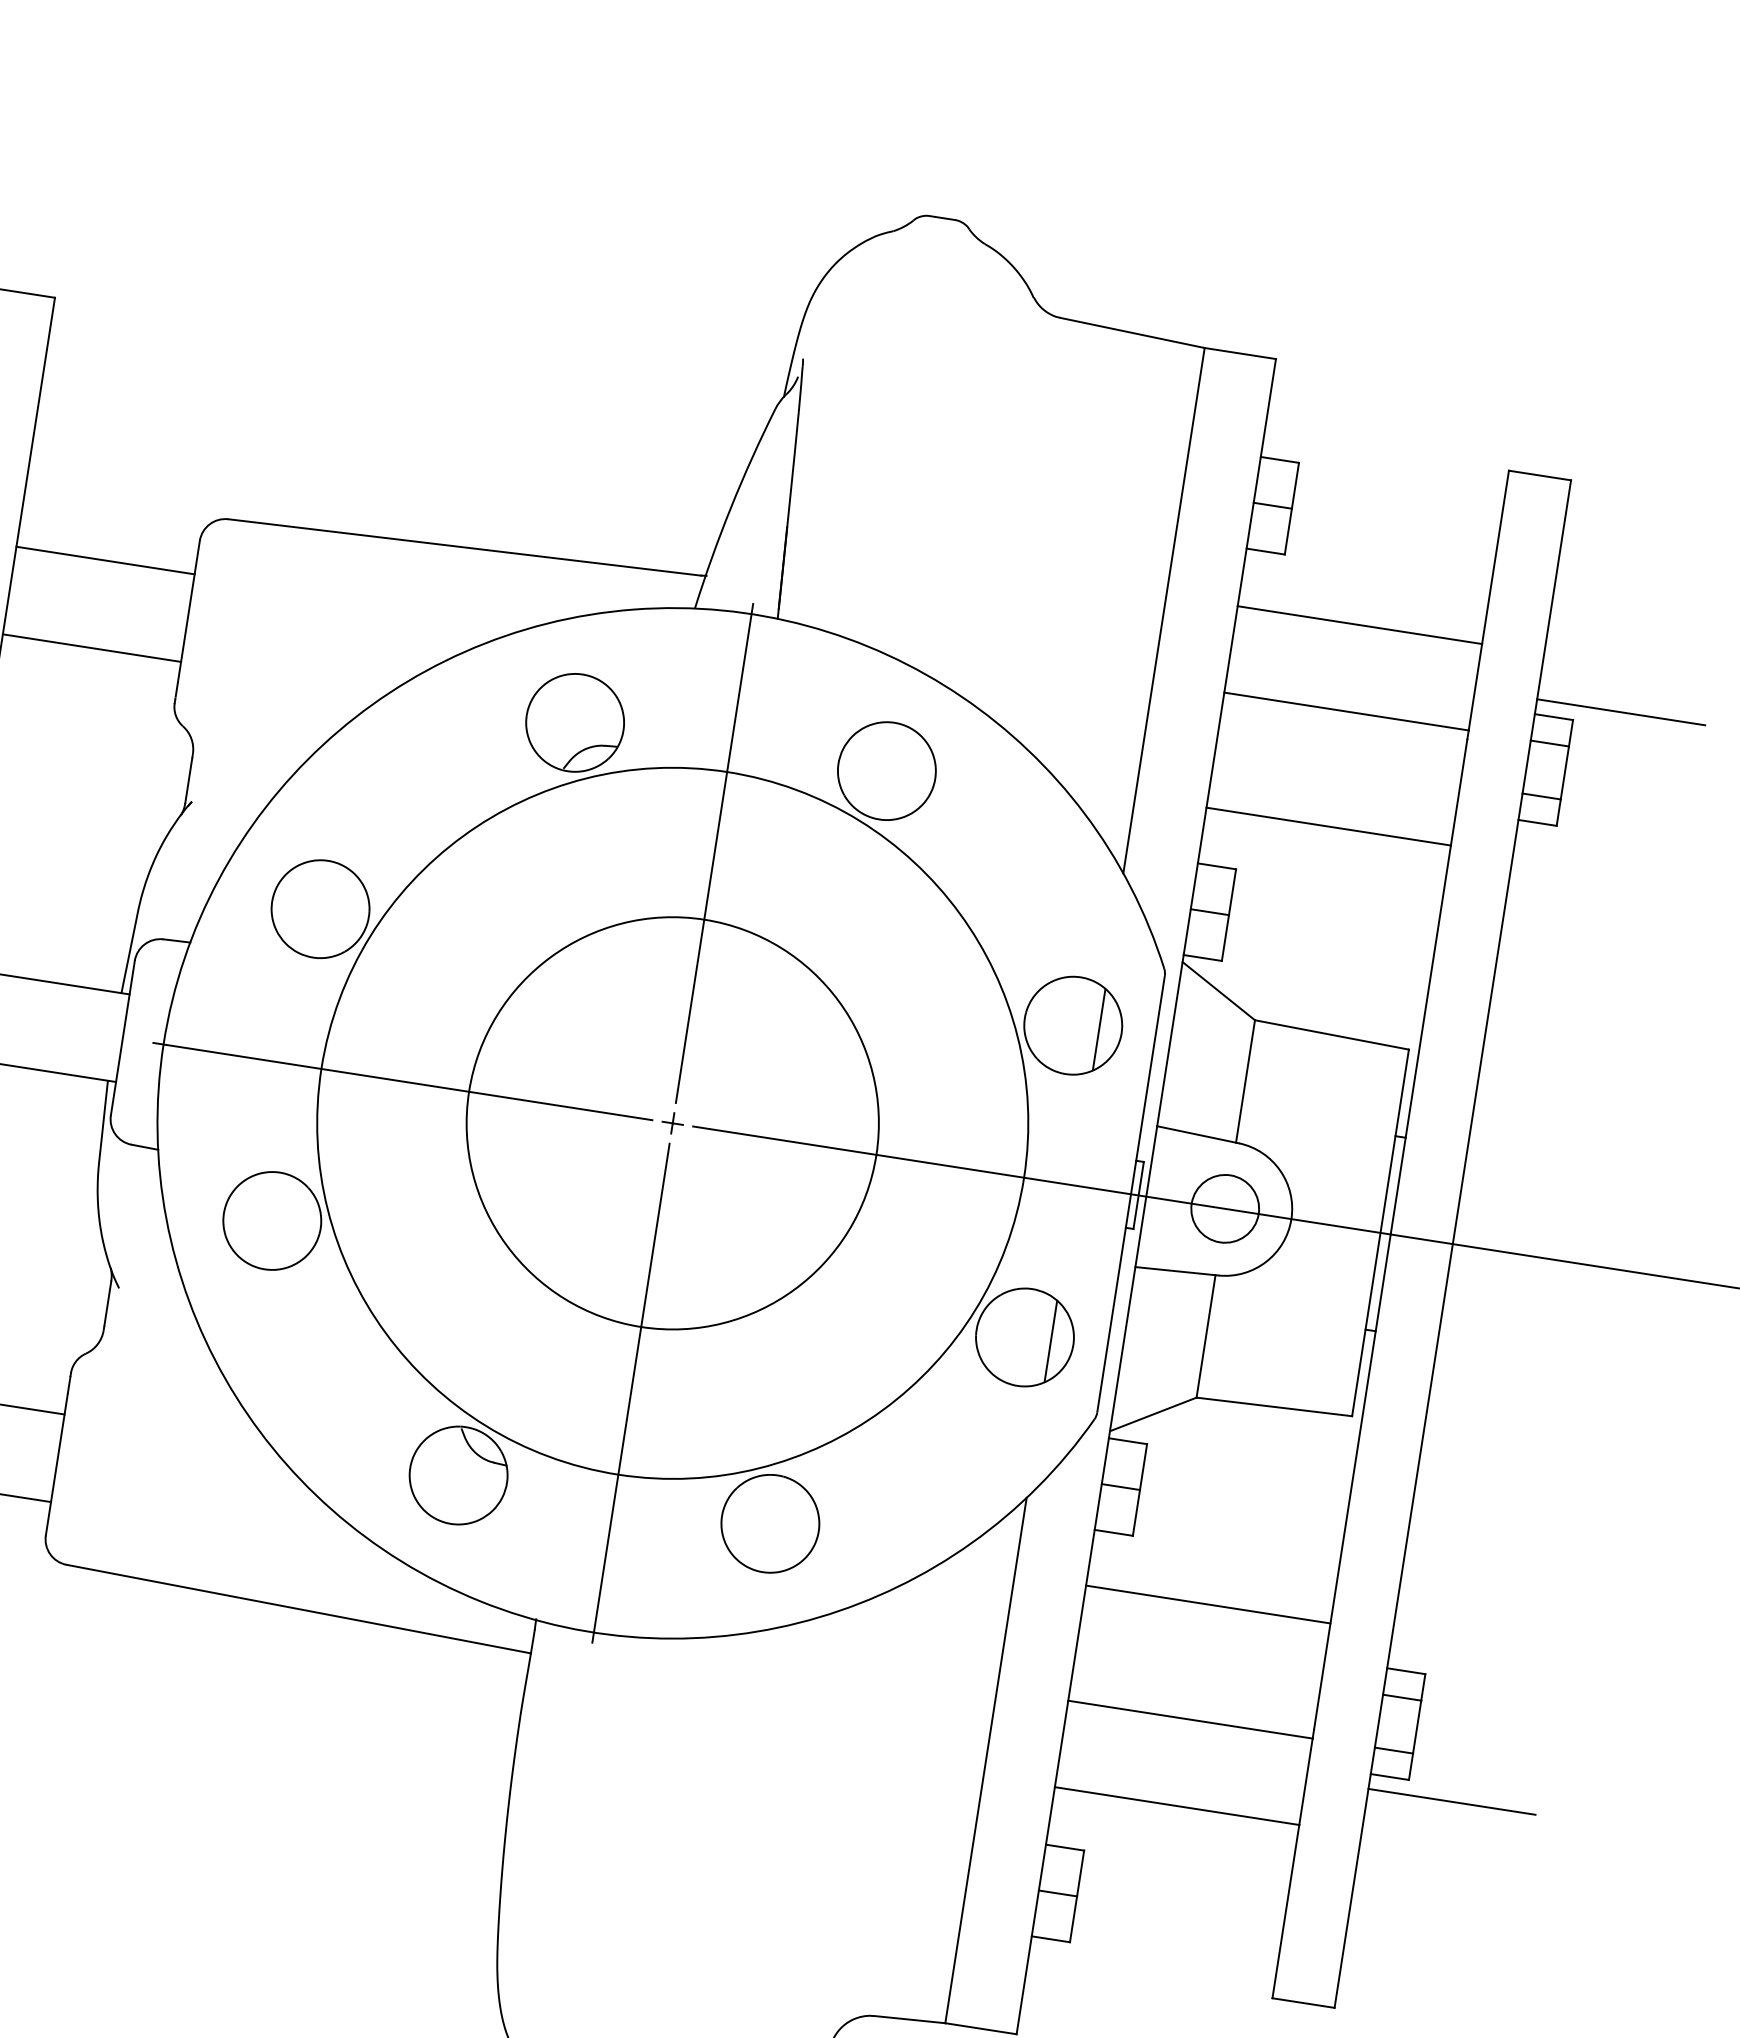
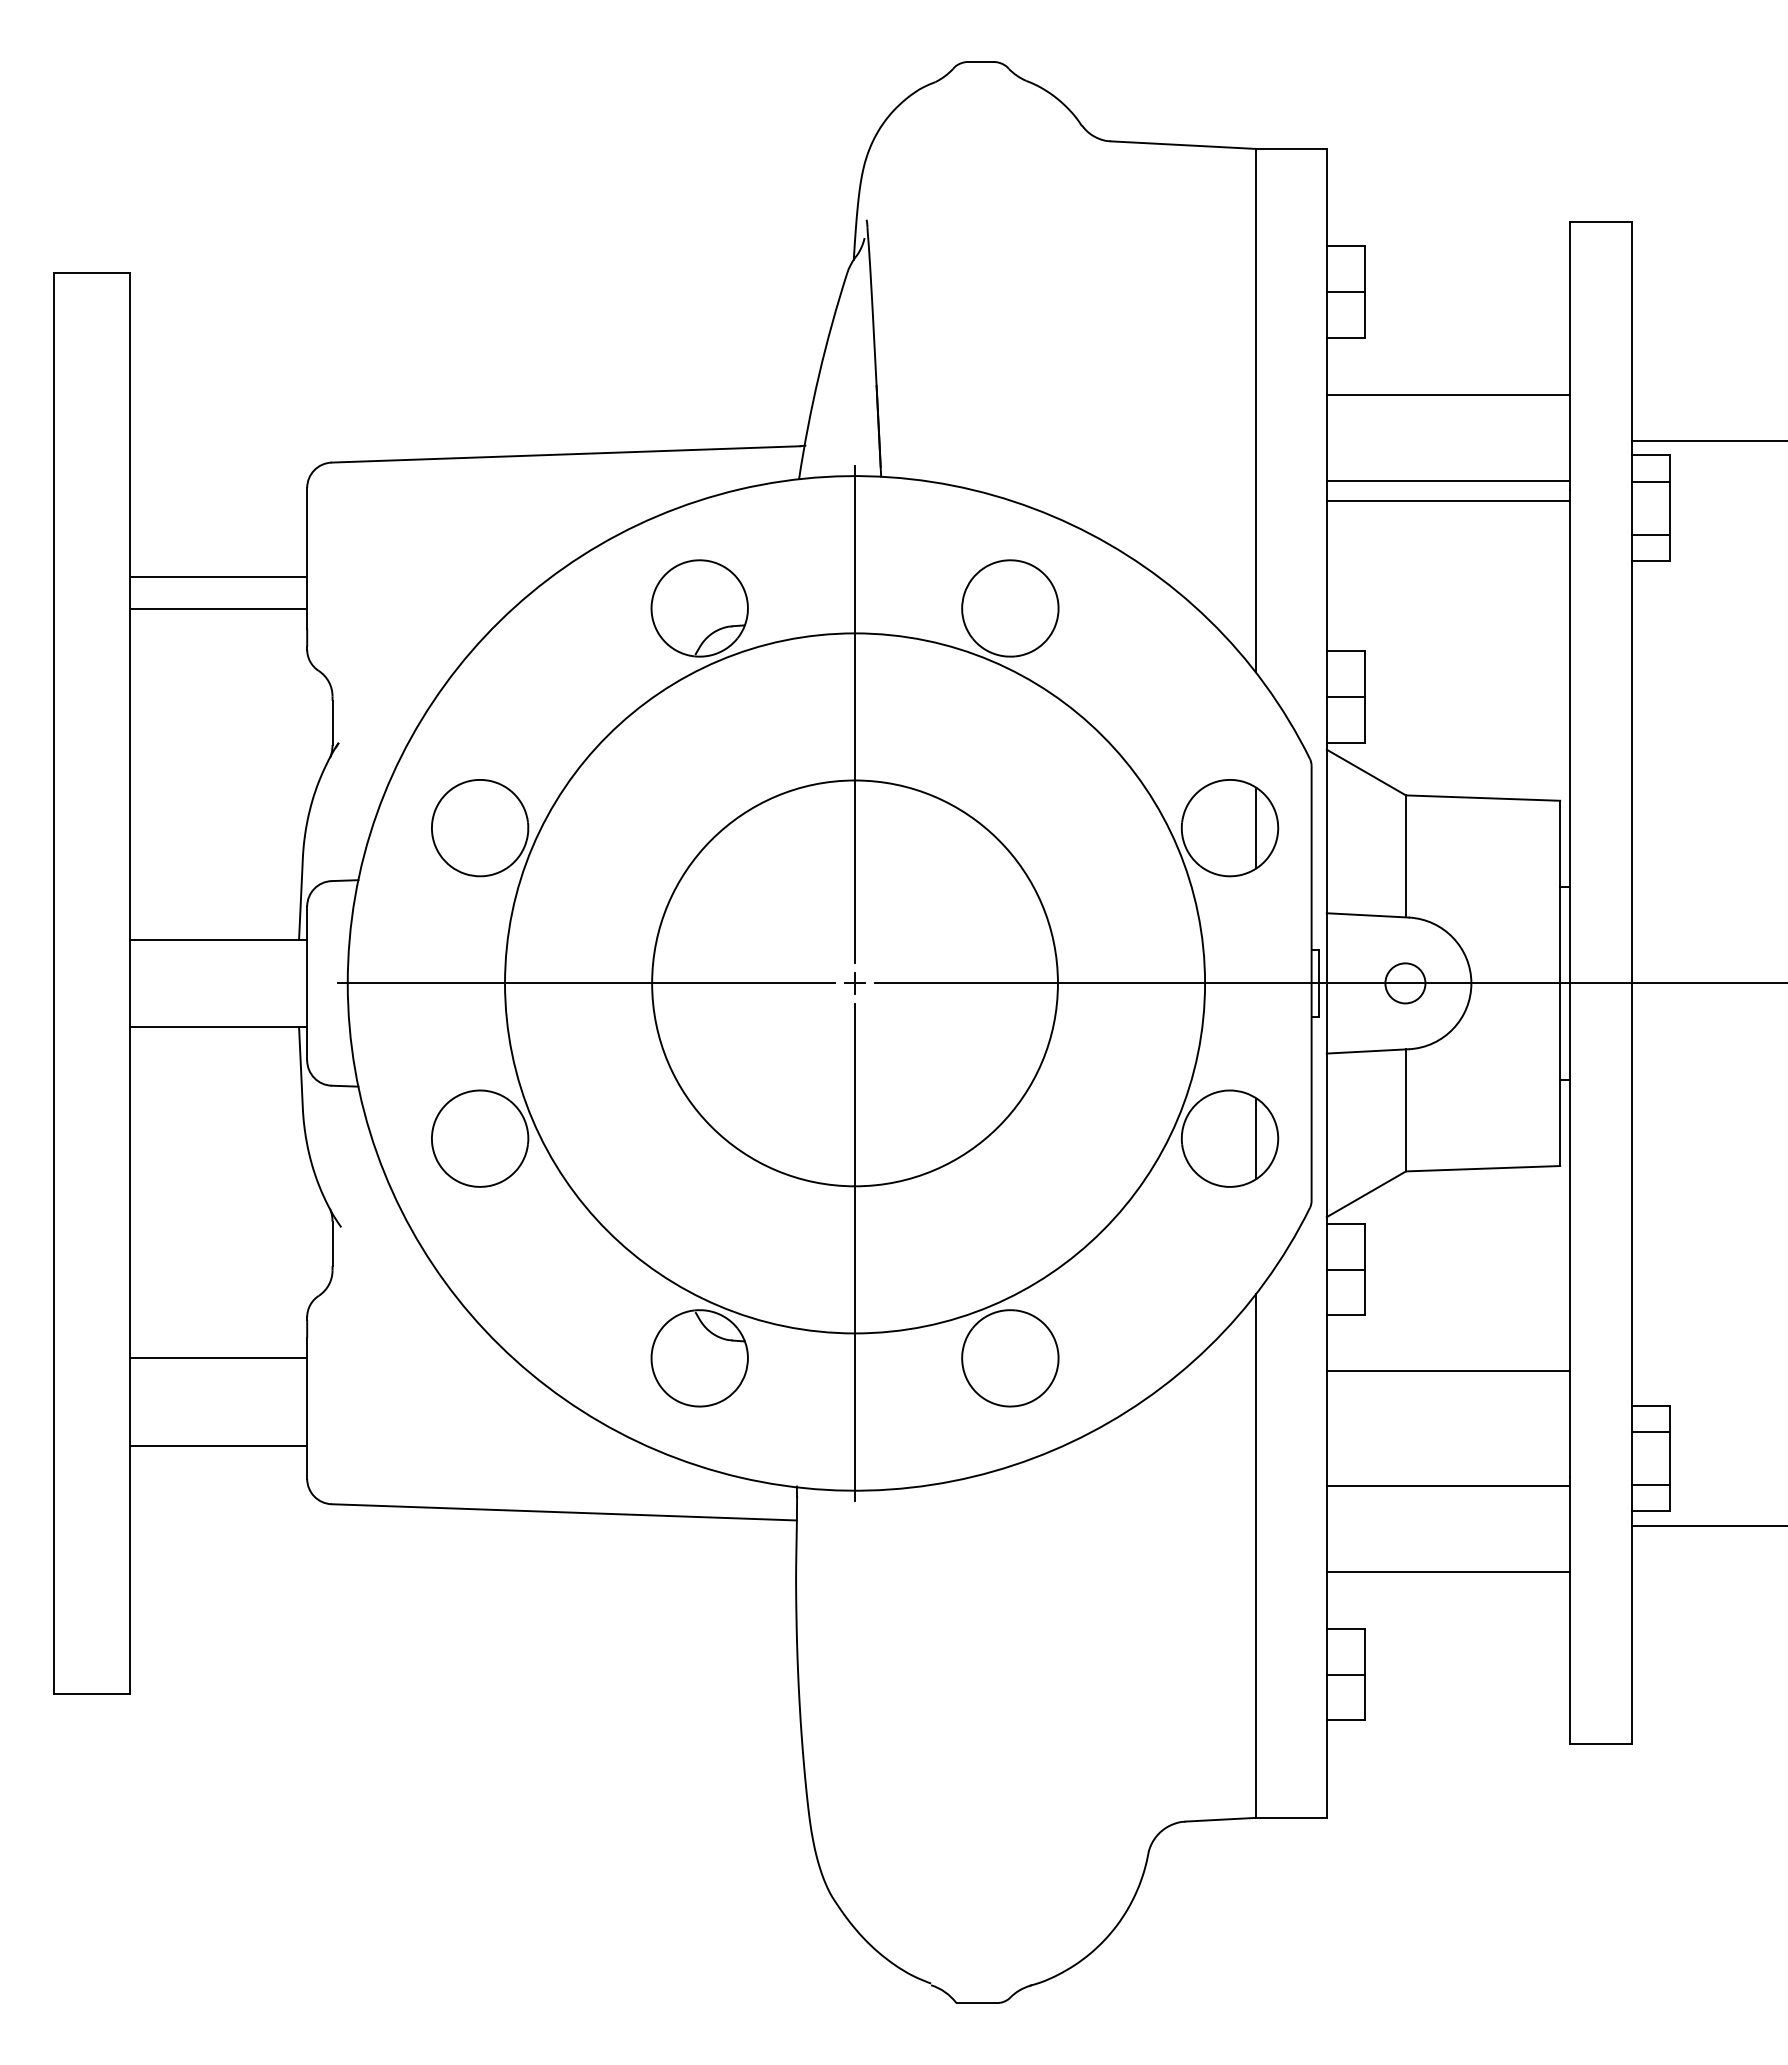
line: (105, 560) -> (218, 577), moved
line: (1328, 826) -> (1448, 500), moved
circle: (1225, 1208) -> (1405, 983), size x0.6

